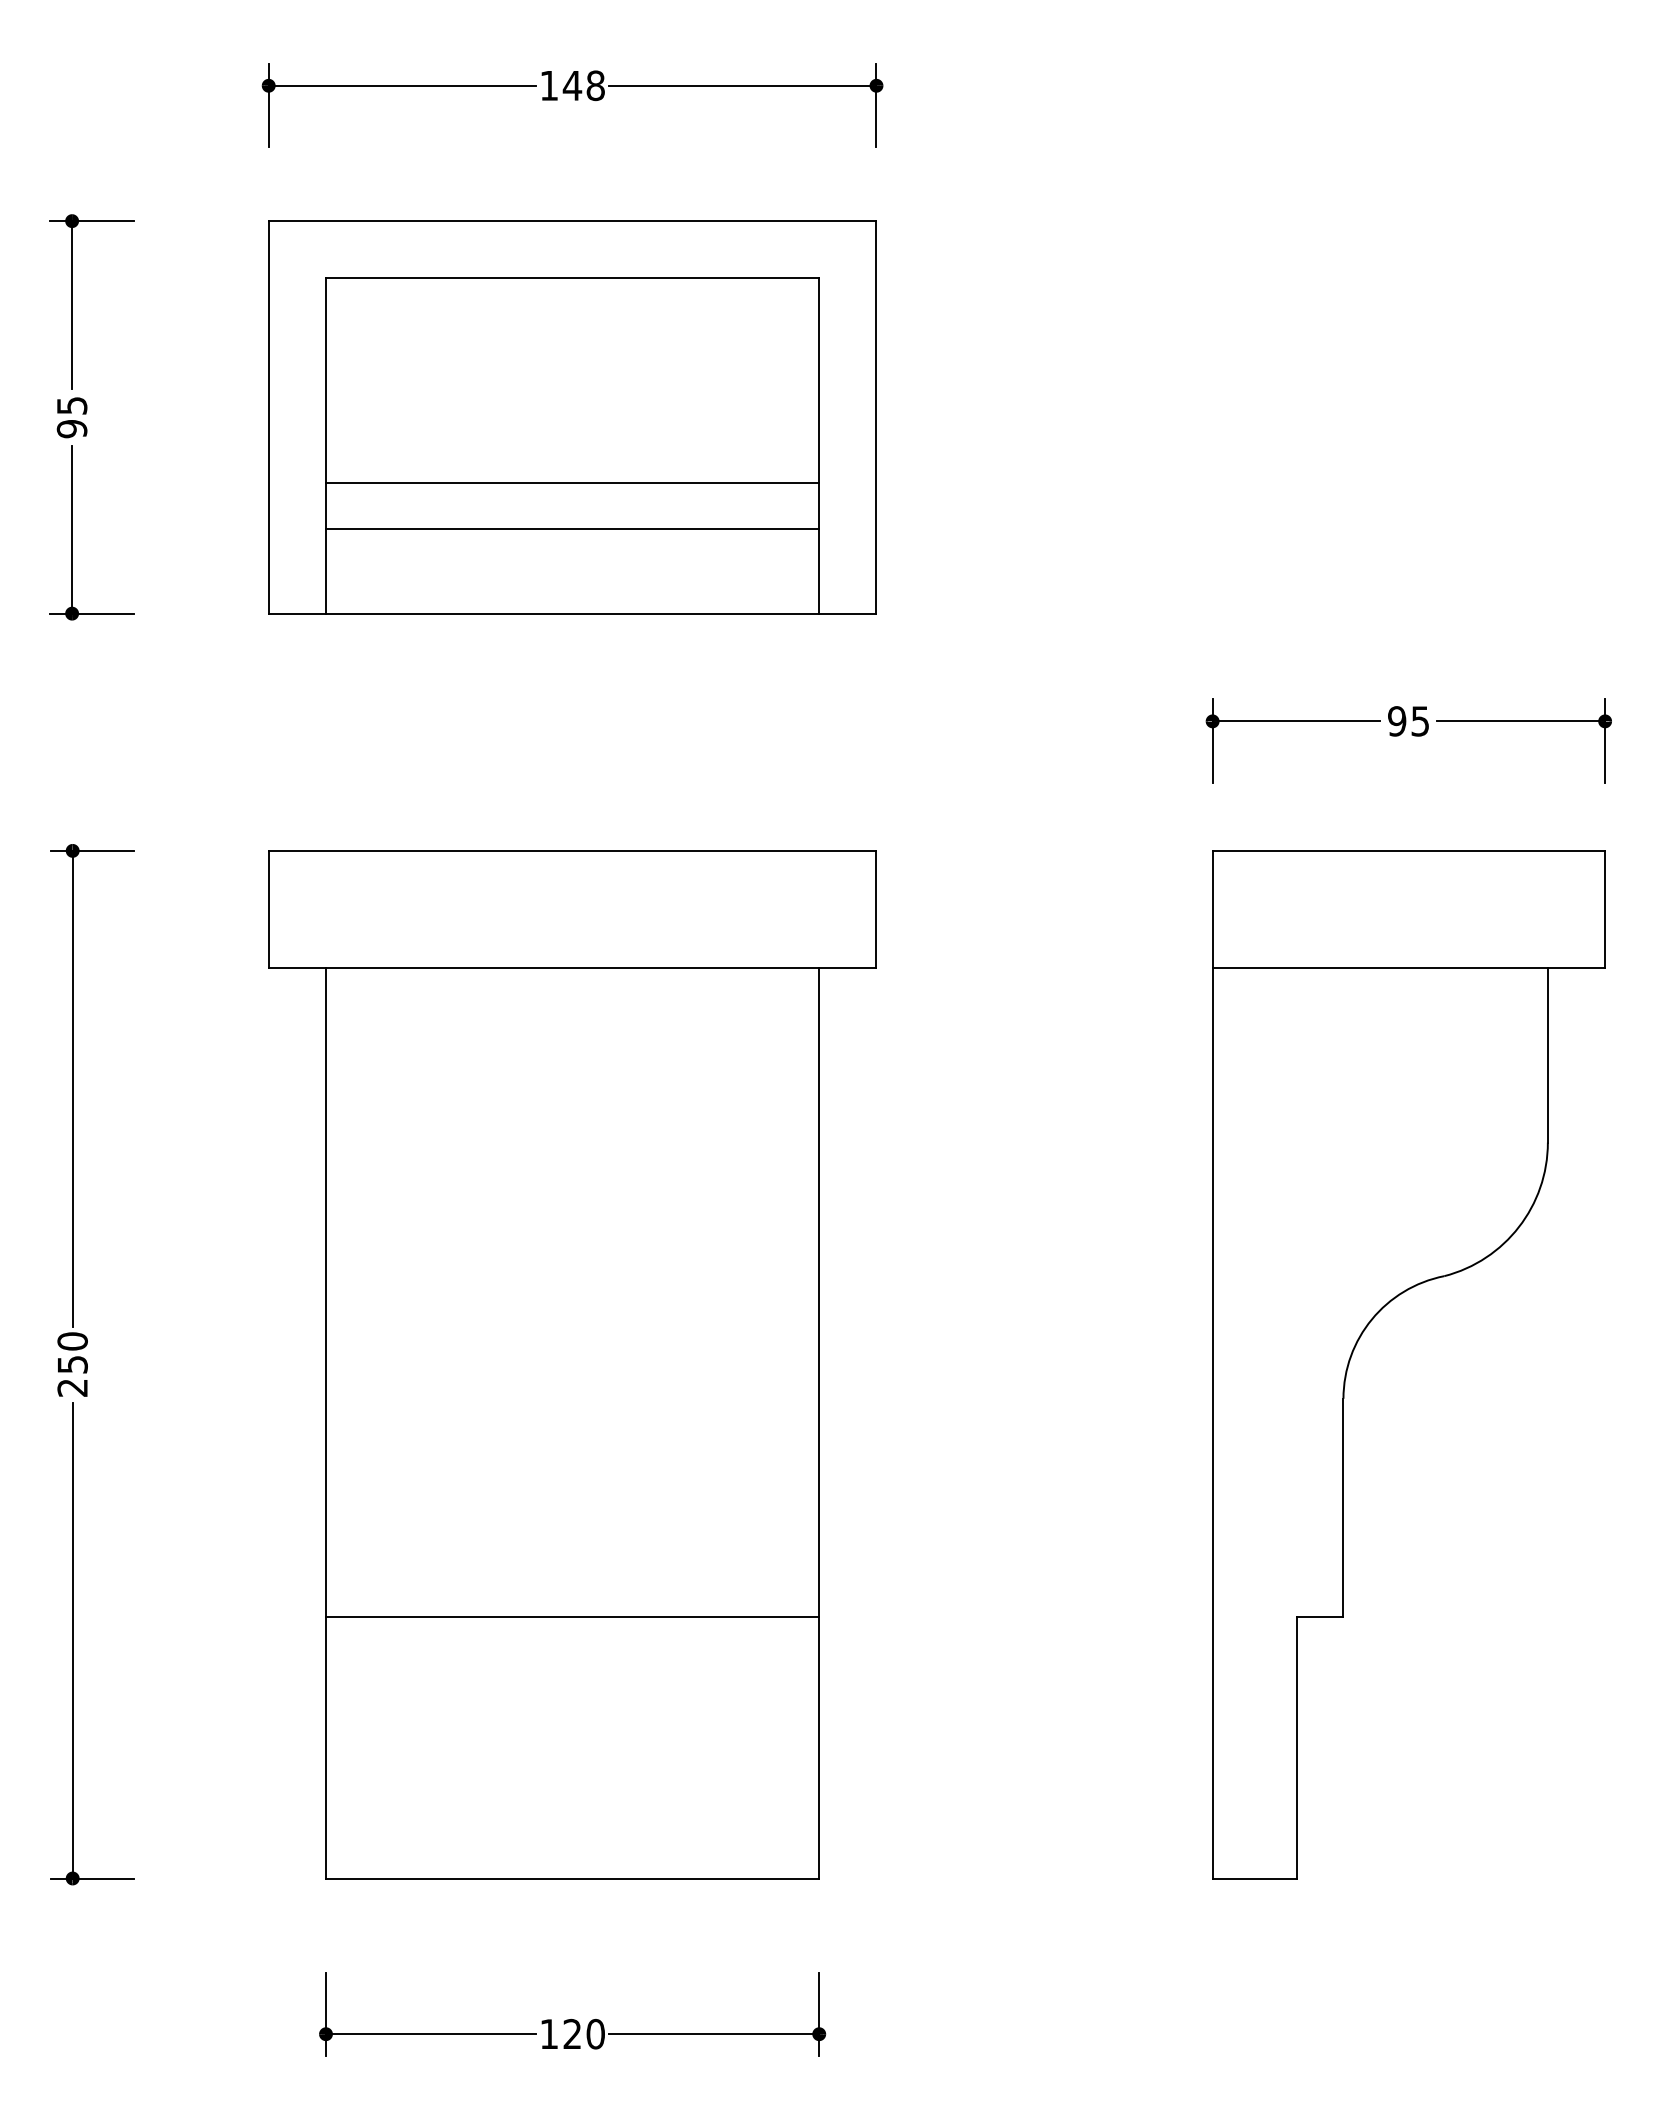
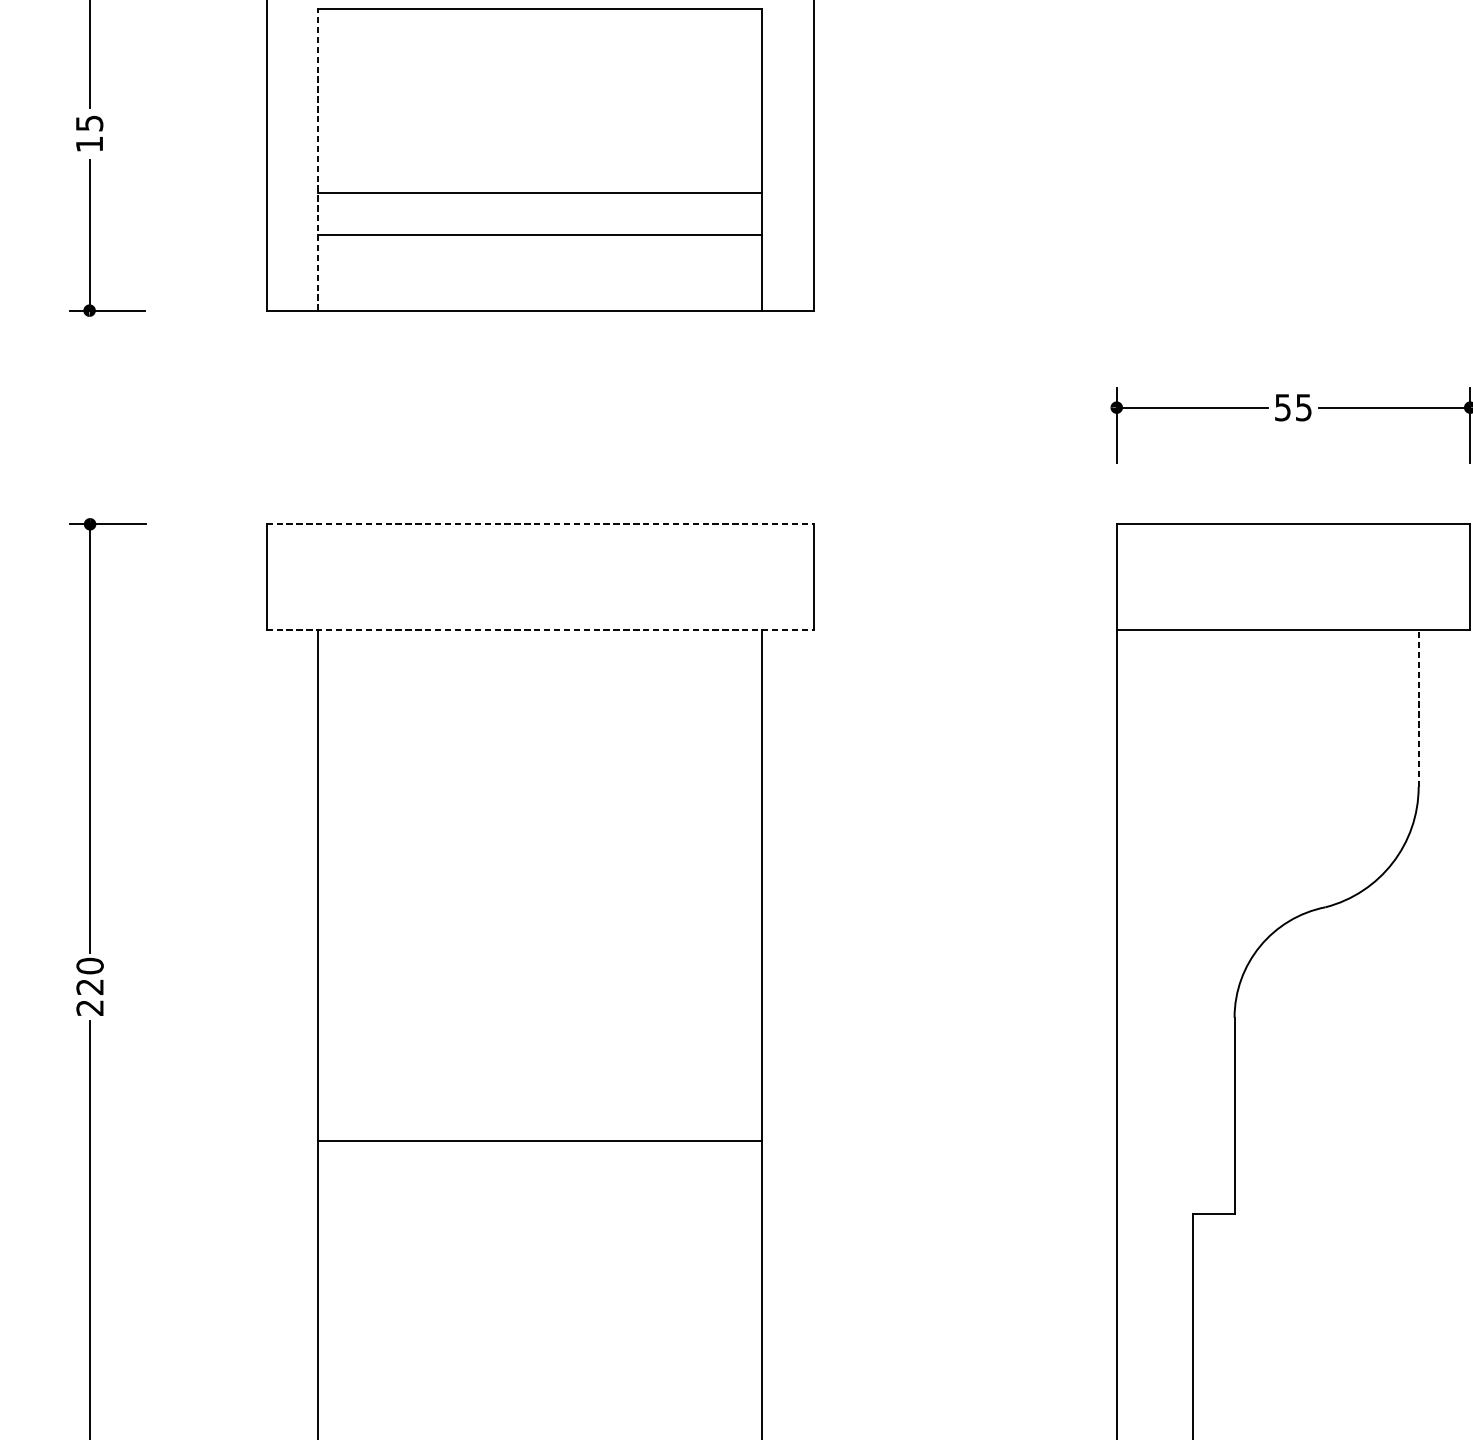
text: (71, 429) -> (89, 144), 95 -> 15
line: (325, 446) -> (317, 160), solid -> dashed
text: (1397, 721) -> (1283, 407), 95 -> 55
line: (572, 850) -> (540, 523), solid -> dashed
line: (572, 968) -> (540, 630), solid -> dashed
line: (1547, 1054) -> (1418, 707), solid -> dashed
text: (72, 1364) -> (89, 986), 250 -> 220
line: (572, 1616) -> (540, 1140), moved

